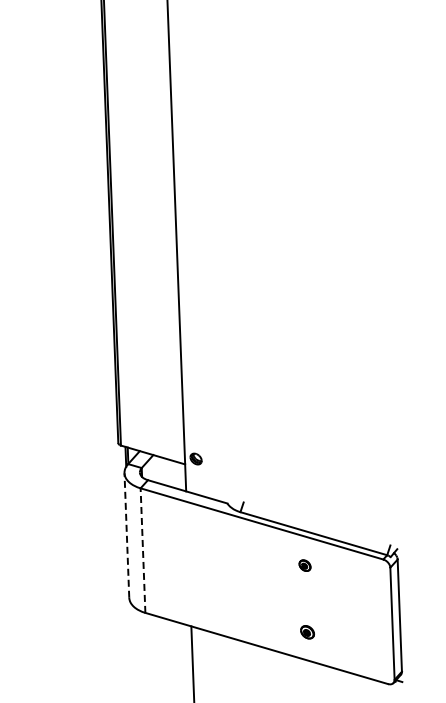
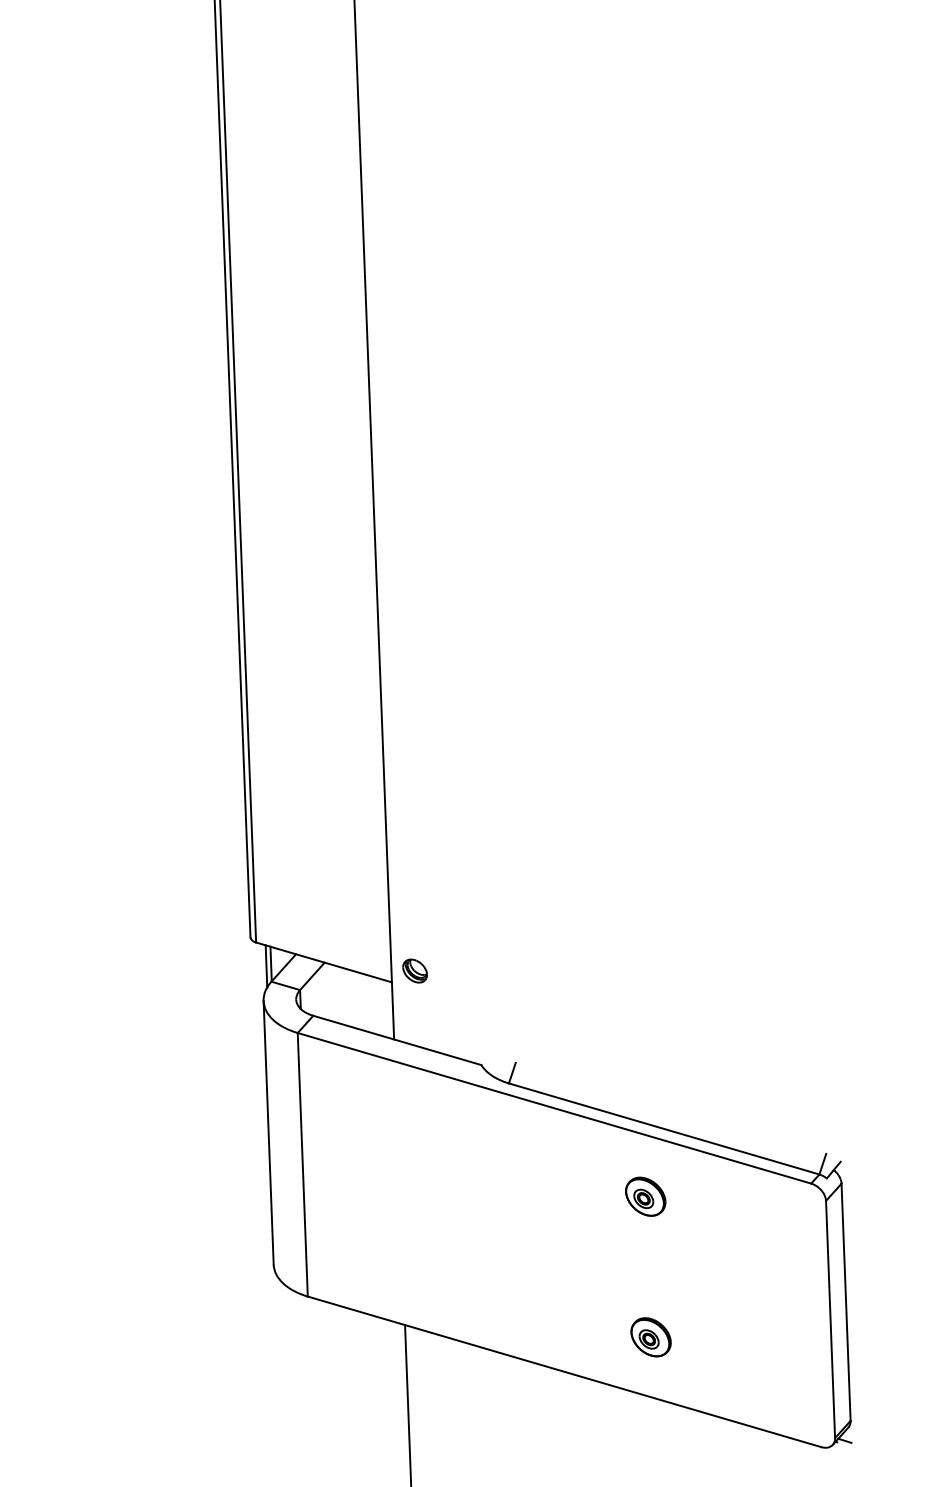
line: (126, 535) -> (267, 1132), dashed -> solid
line: (142, 550) -> (301, 1164), dashed -> solid
part: (304, 565) -> (644, 1196), size x1.67
part: (307, 632) -> (650, 1338), size x1.43

